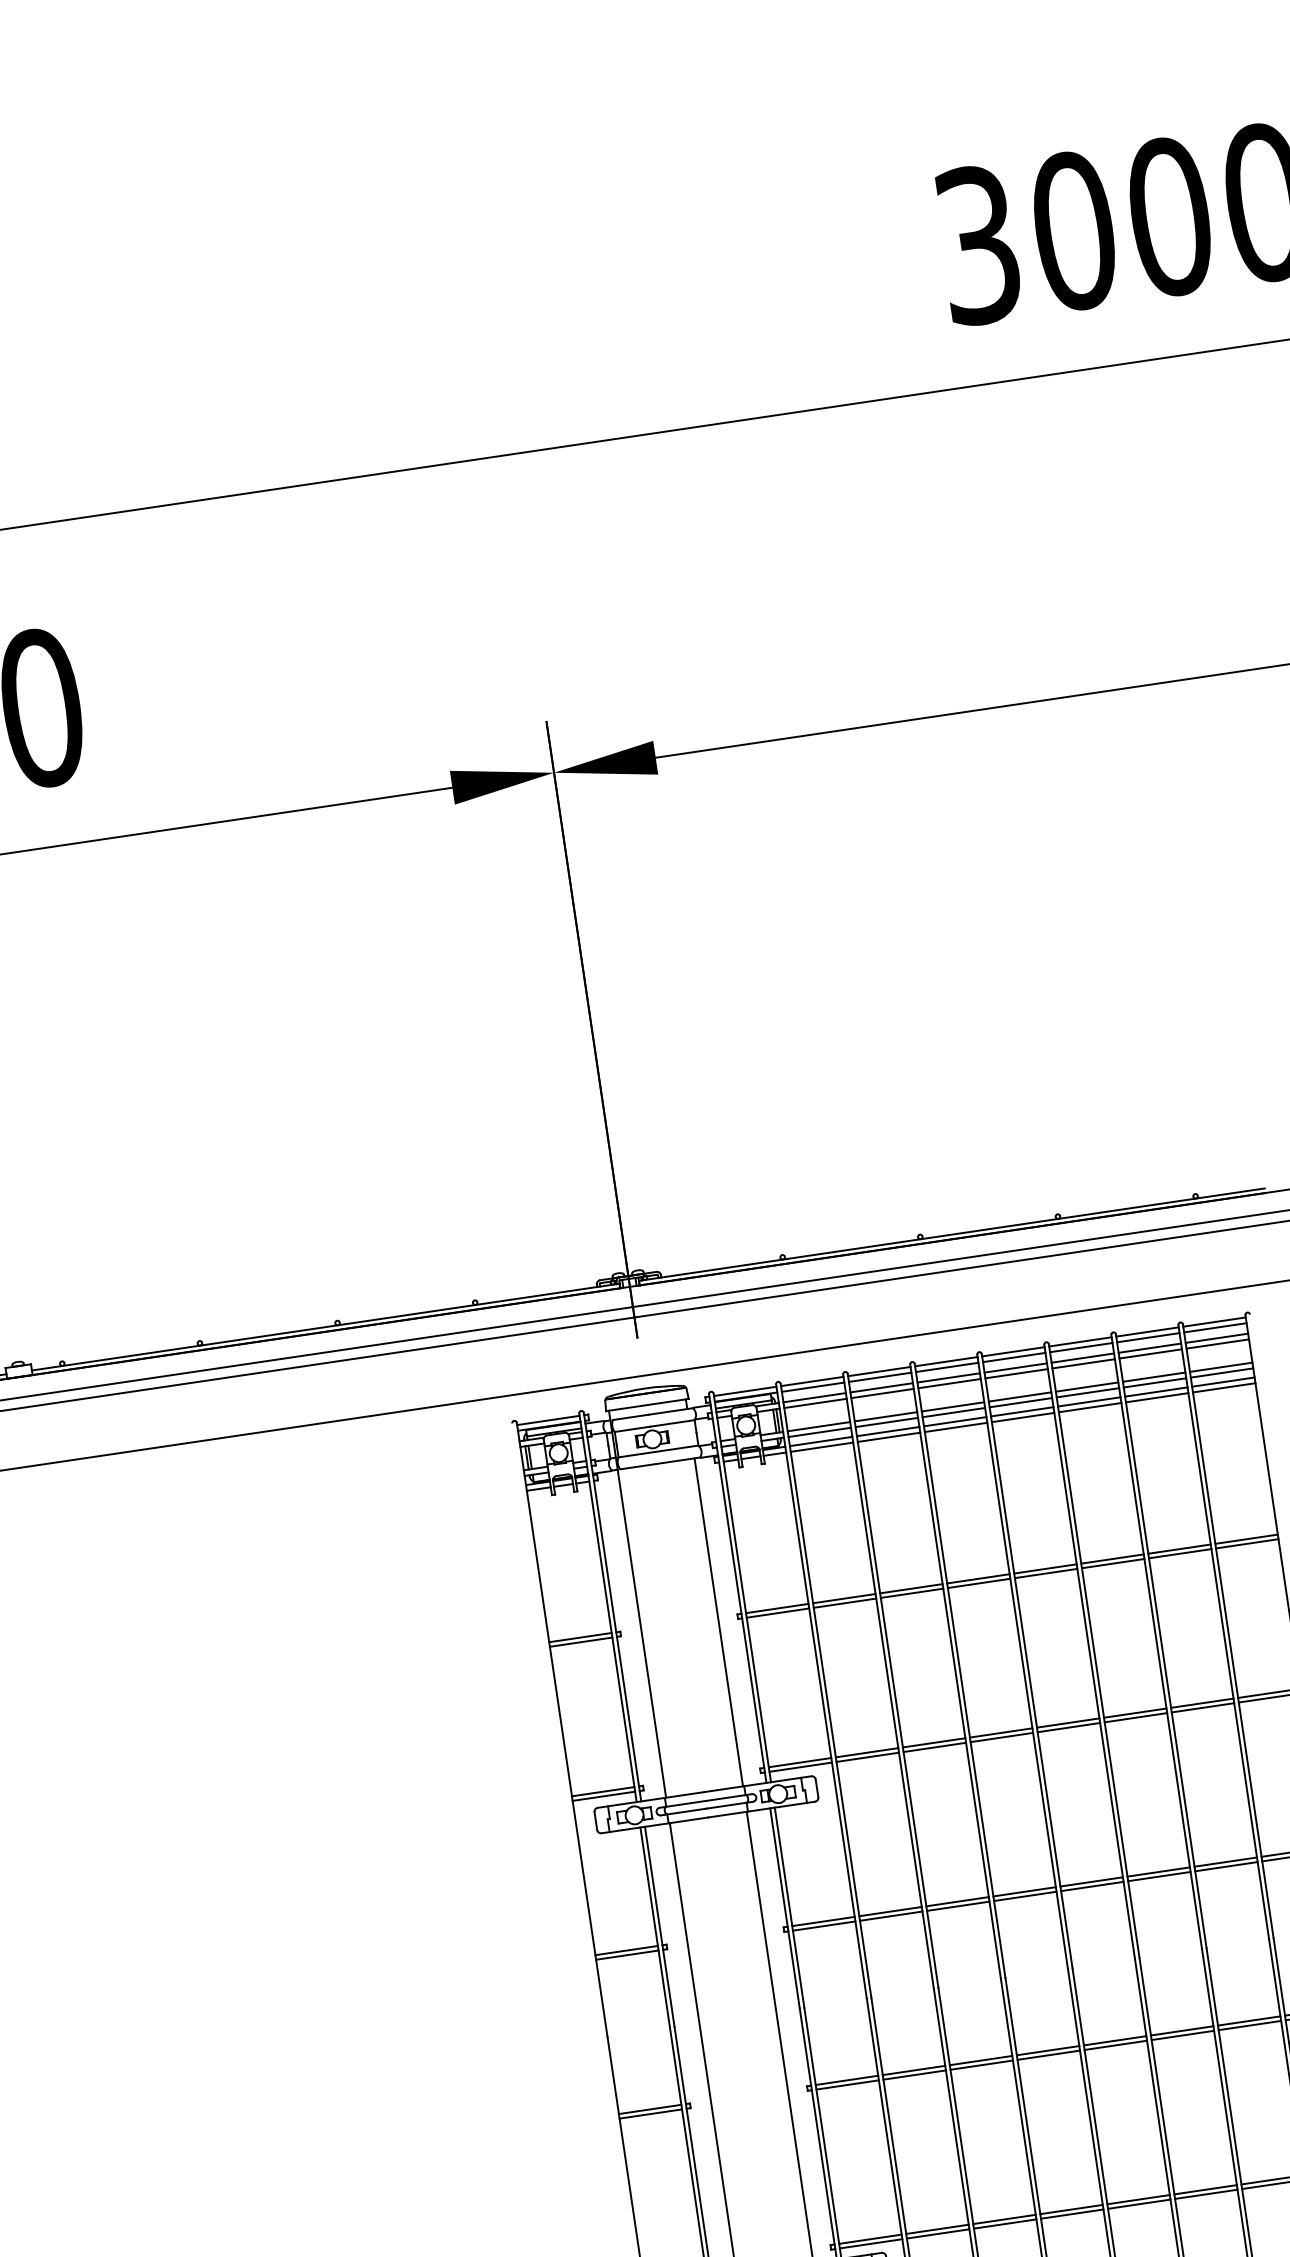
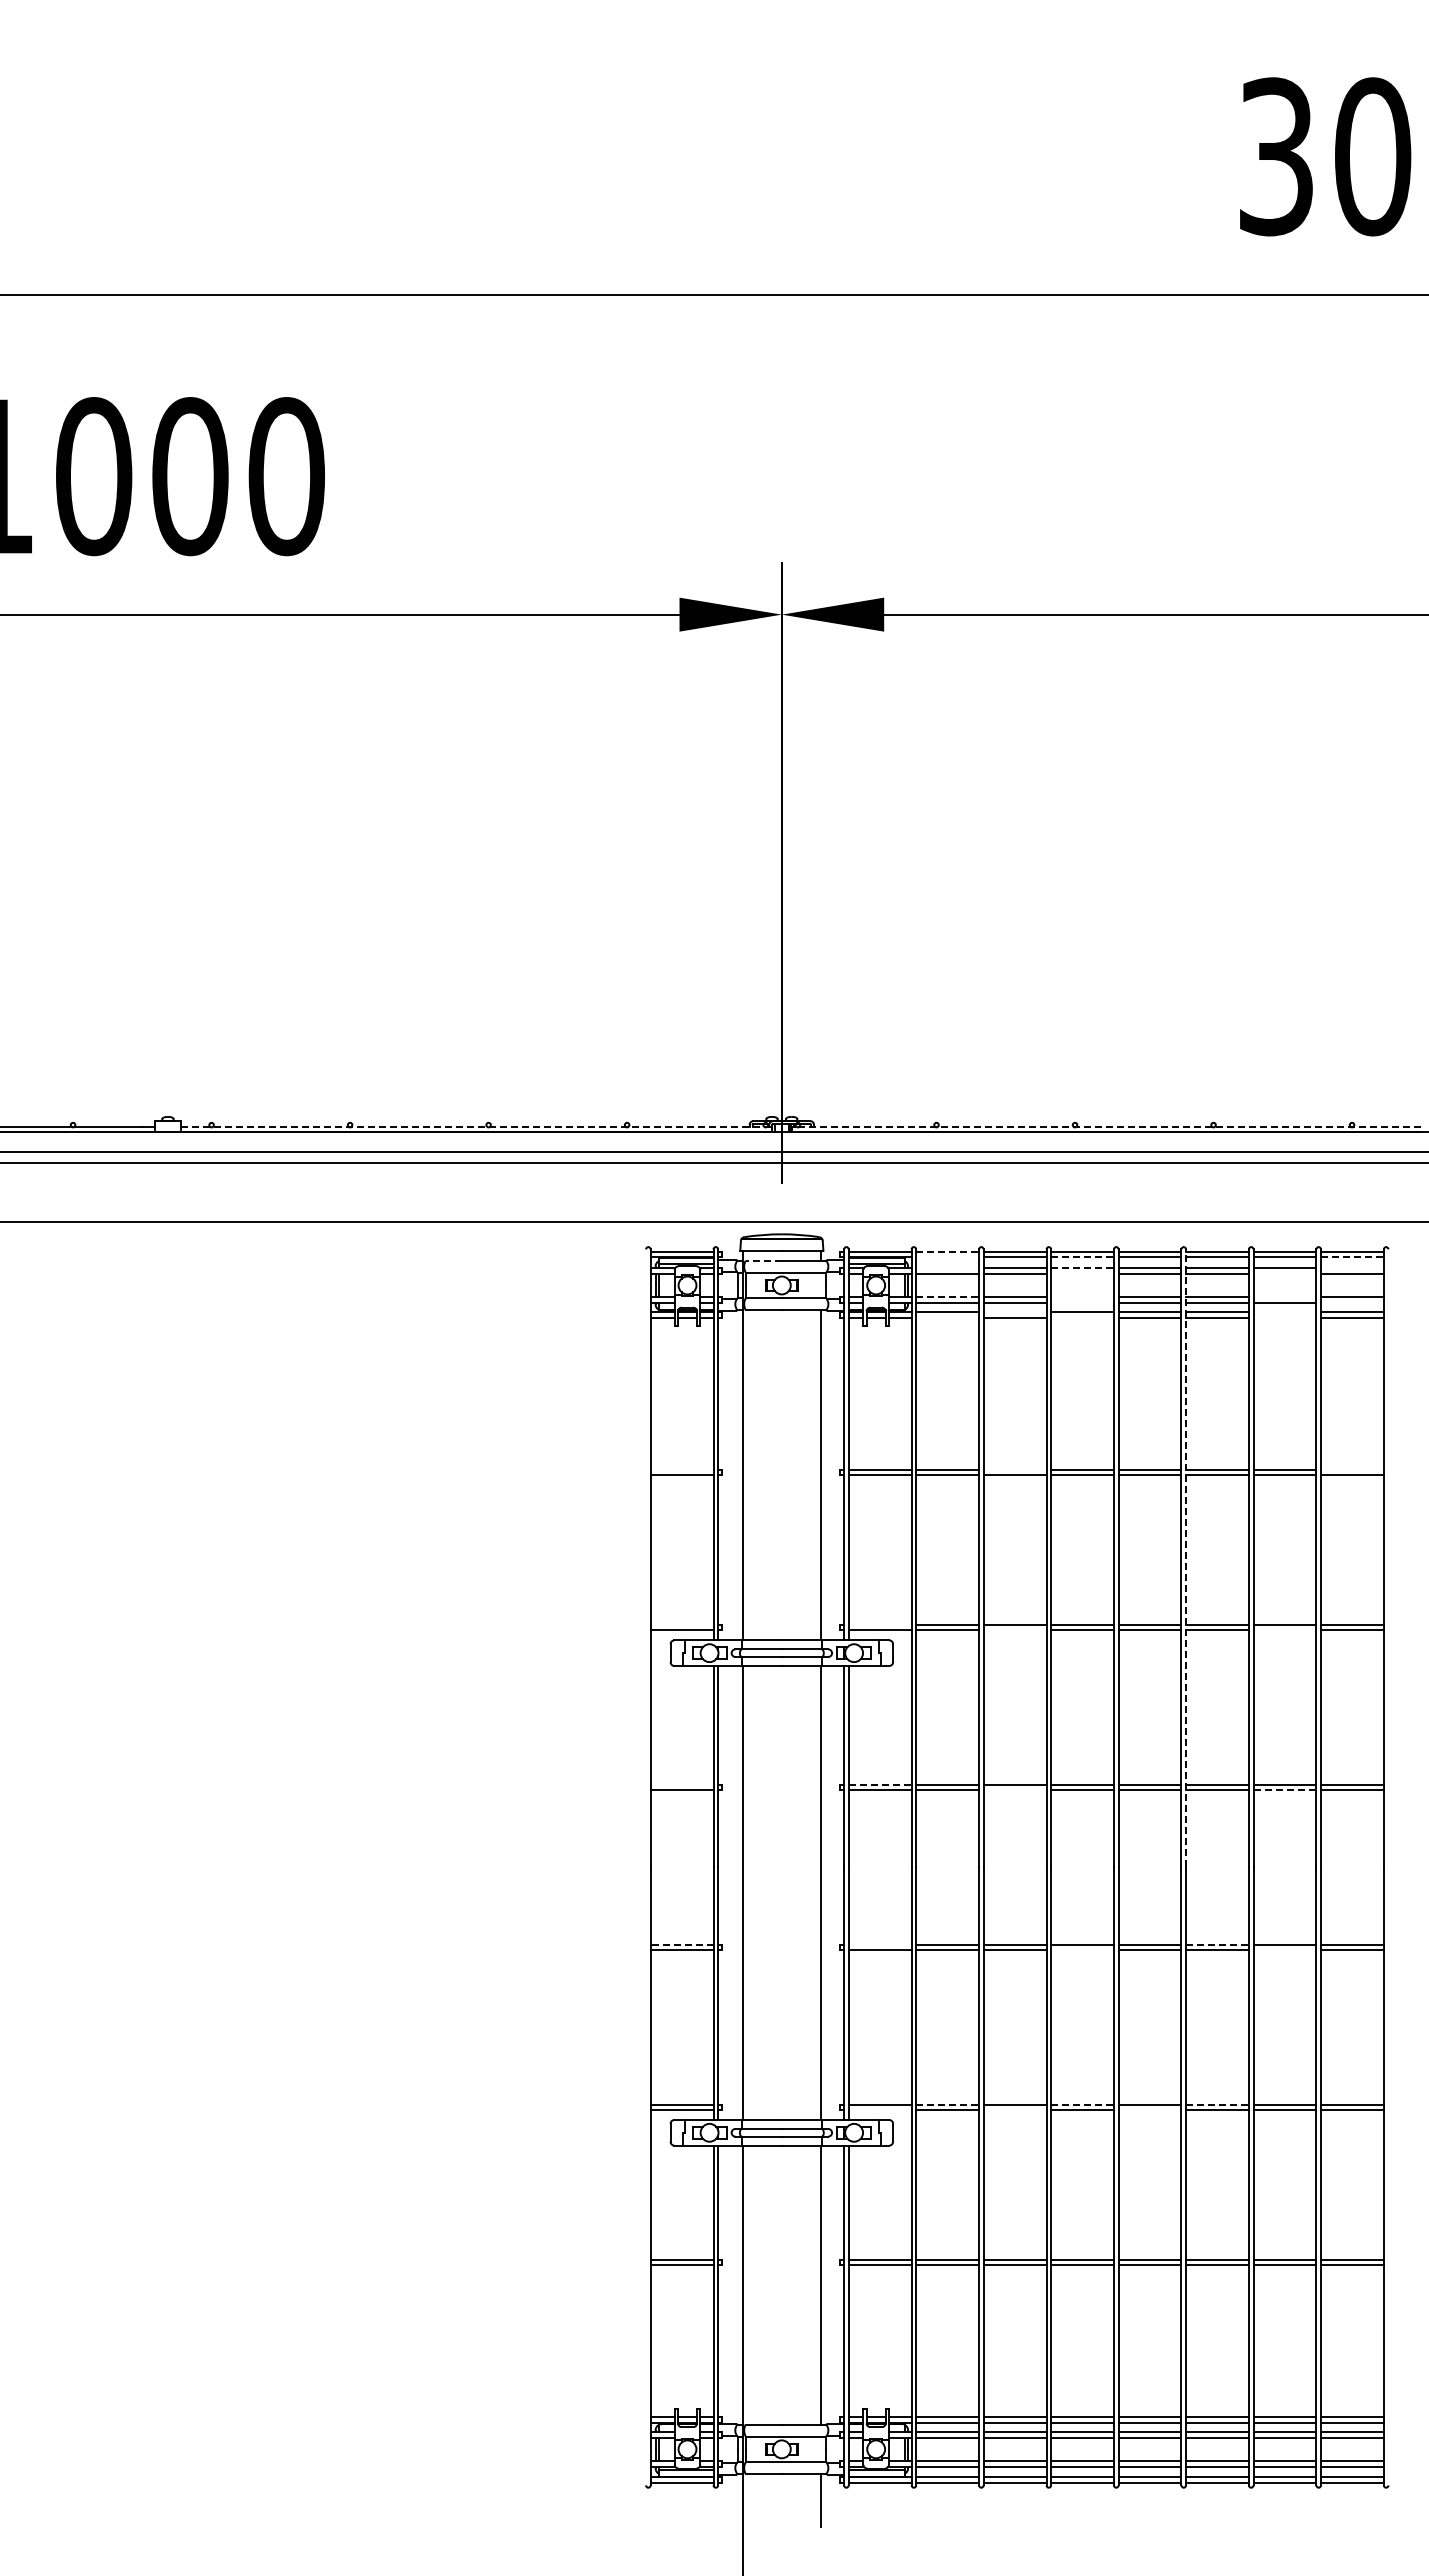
line: (951, 1234) -> (1106, 1127), solid -> dashed
line: (325, 1327) -> (476, 1127), solid -> dashed
line: (1215, 1327) -> (1352, 1257), solid -> dashed
line: (1217, 1338) -> (1352, 1268), removed
line: (1150, 1353) -> (1284, 1273), removed
line: (948, 1367) -> (1083, 1257), solid -> dashed
line: (1222, 1372) -> (1352, 1302), removed
line: (1153, 1377) -> (1284, 1297), removed
line: (949, 1378) -> (1083, 1268), solid -> dashed
line: (813, 1381) -> (948, 1251), solid -> dashed
line: (949, 1383) -> (1082, 1273), removed
line: (812, 1387) -> (947, 1257), removed
line: (1155, 1392) -> (1284, 1312), removed
line: (1156, 1397) -> (1284, 1317), removed
line: (814, 1398) -> (947, 1268), removed
line: (953, 1407) -> (1082, 1297), removed
line: (953, 1412) -> (1082, 1302), removed
line: (630, 1417) -> (763, 1260), solid -> dashed
line: (819, 1426) -> (948, 1297), solid -> dashed
line: (955, 1427) -> (1082, 1317), removed
line: (887, 1432) -> (1014, 1312), removed
line: (821, 1446) -> (947, 1317), removed
line: (1246, 1539) -> (1352, 1470), removed
line: (910, 1589) -> (1014, 1470), removed
line: (579, 1637) -> (681, 1470), removed
line: (1094, 1651) -> (1186, 1558), solid -> dashed
line: (1202, 1707) -> (1284, 1629), removed
line: (934, 1747) -> (1014, 1629), removed
line: (799, 1762) -> (879, 1625), removed
line: (602, 1791) -> (681, 1625), removed
line: (1226, 1866) -> (1285, 1789), solid -> dashed
line: (957, 1906) -> (1014, 1789), removed
line: (823, 1921) -> (880, 1785), solid -> dashed
line: (626, 1950) -> (681, 1785), removed
line: (1249, 2025) -> (1284, 1949), removed
line: (1182, 2031) -> (1217, 1945), solid -> dashed
line: (1048, 2055) -> (1082, 1949), removed
line: (846, 2080) -> (879, 1945), removed
line: (649, 2109) -> (681, 1945), solid -> dashed
line: (1205, 2189) -> (1217, 2104), solid -> dashed
line: (1138, 2204) -> (1149, 2109), removed
line: (1072, 2208) -> (1083, 2104), solid -> dashed
line: (1004, 2224) -> (1014, 2109), removed
line: (938, 2228) -> (948, 2104), solid -> dashed
line: (870, 2243) -> (879, 2109), removed

